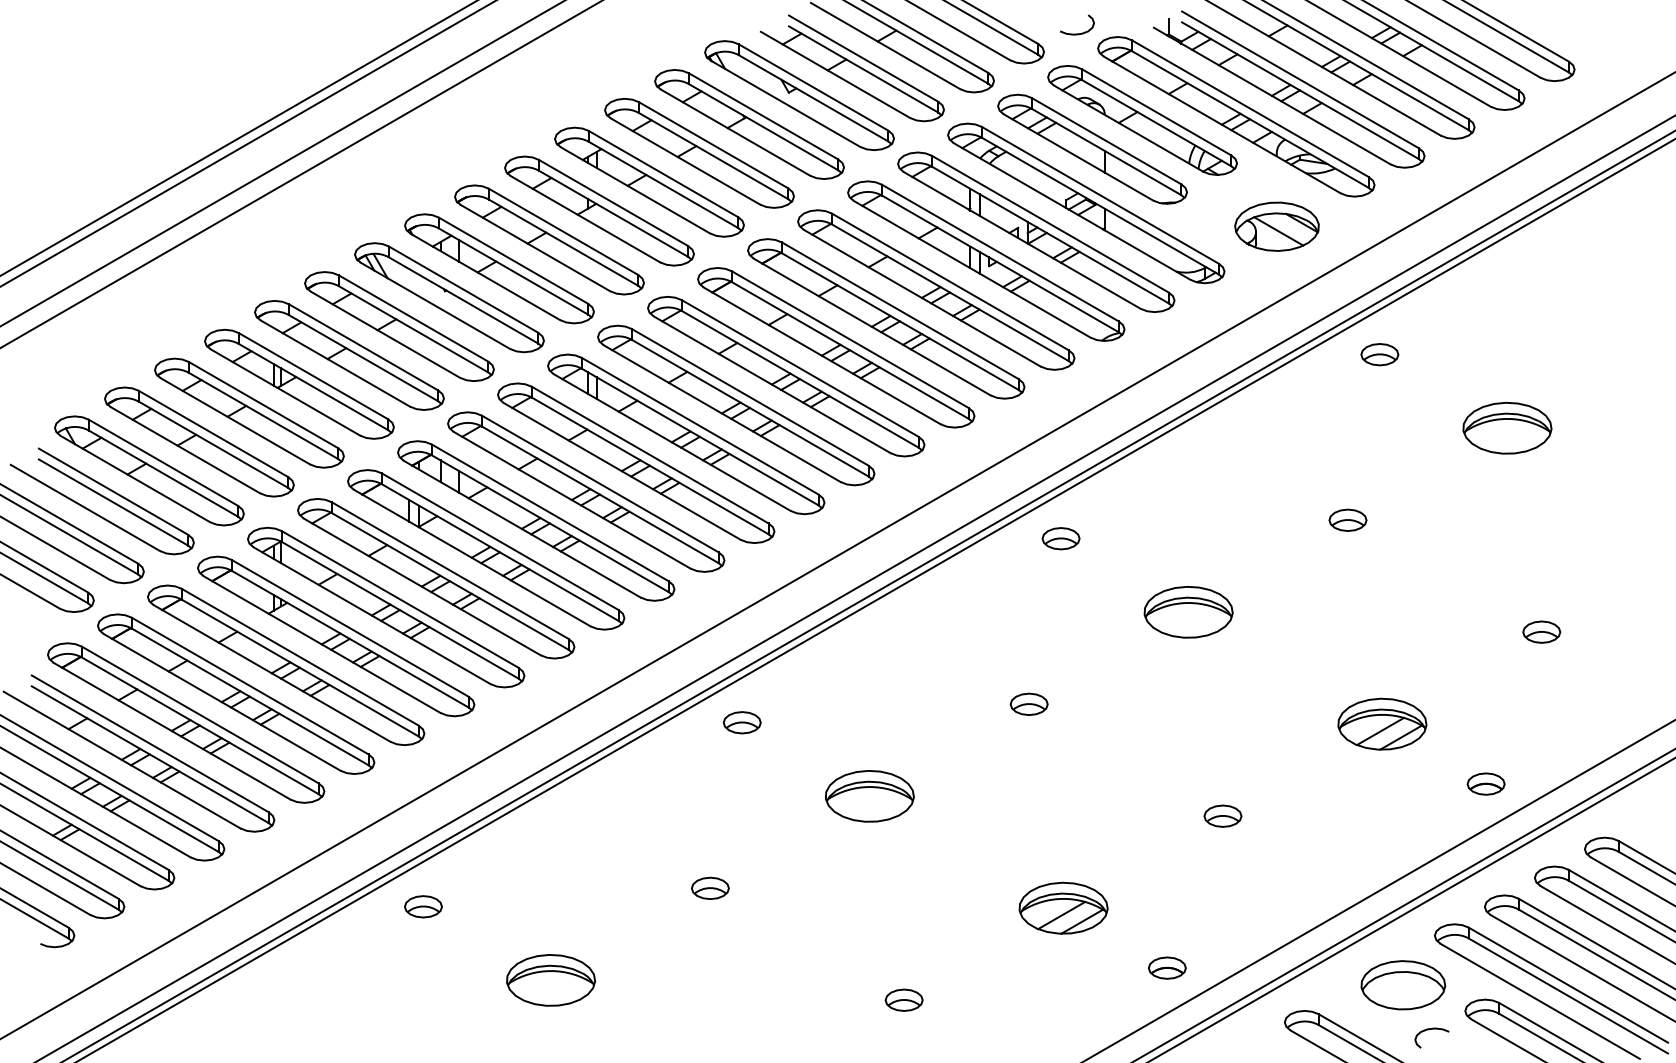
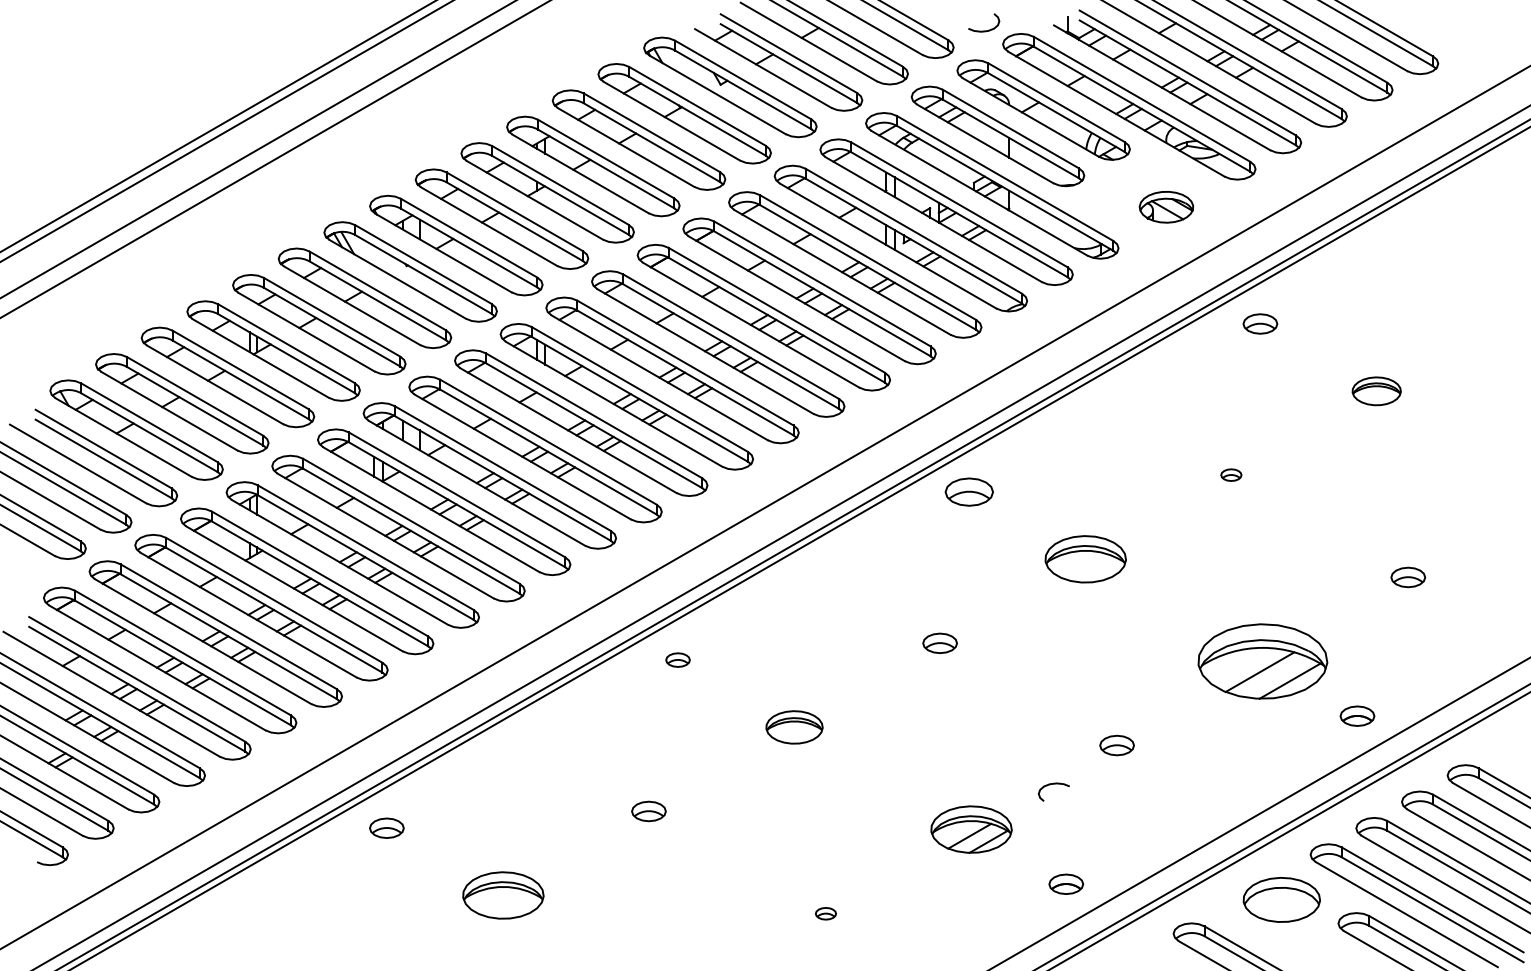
part: (1277, 227) -> (1166, 207), size x0.7
part: (1506, 428) -> (1376, 391), size x0.6
part: (1348, 519) -> (1231, 474), size x0.6
part: (1060, 538) -> (968, 491), size x1.4
part: (741, 722) -> (677, 659), size x0.7
part: (1382, 724) -> (1262, 661), size x1.6
part: (869, 796) -> (794, 727), size x0.7
part: (903, 1000) -> (825, 913), size x0.6
curve: (1428, 1030) -> (1050, 785), moved

